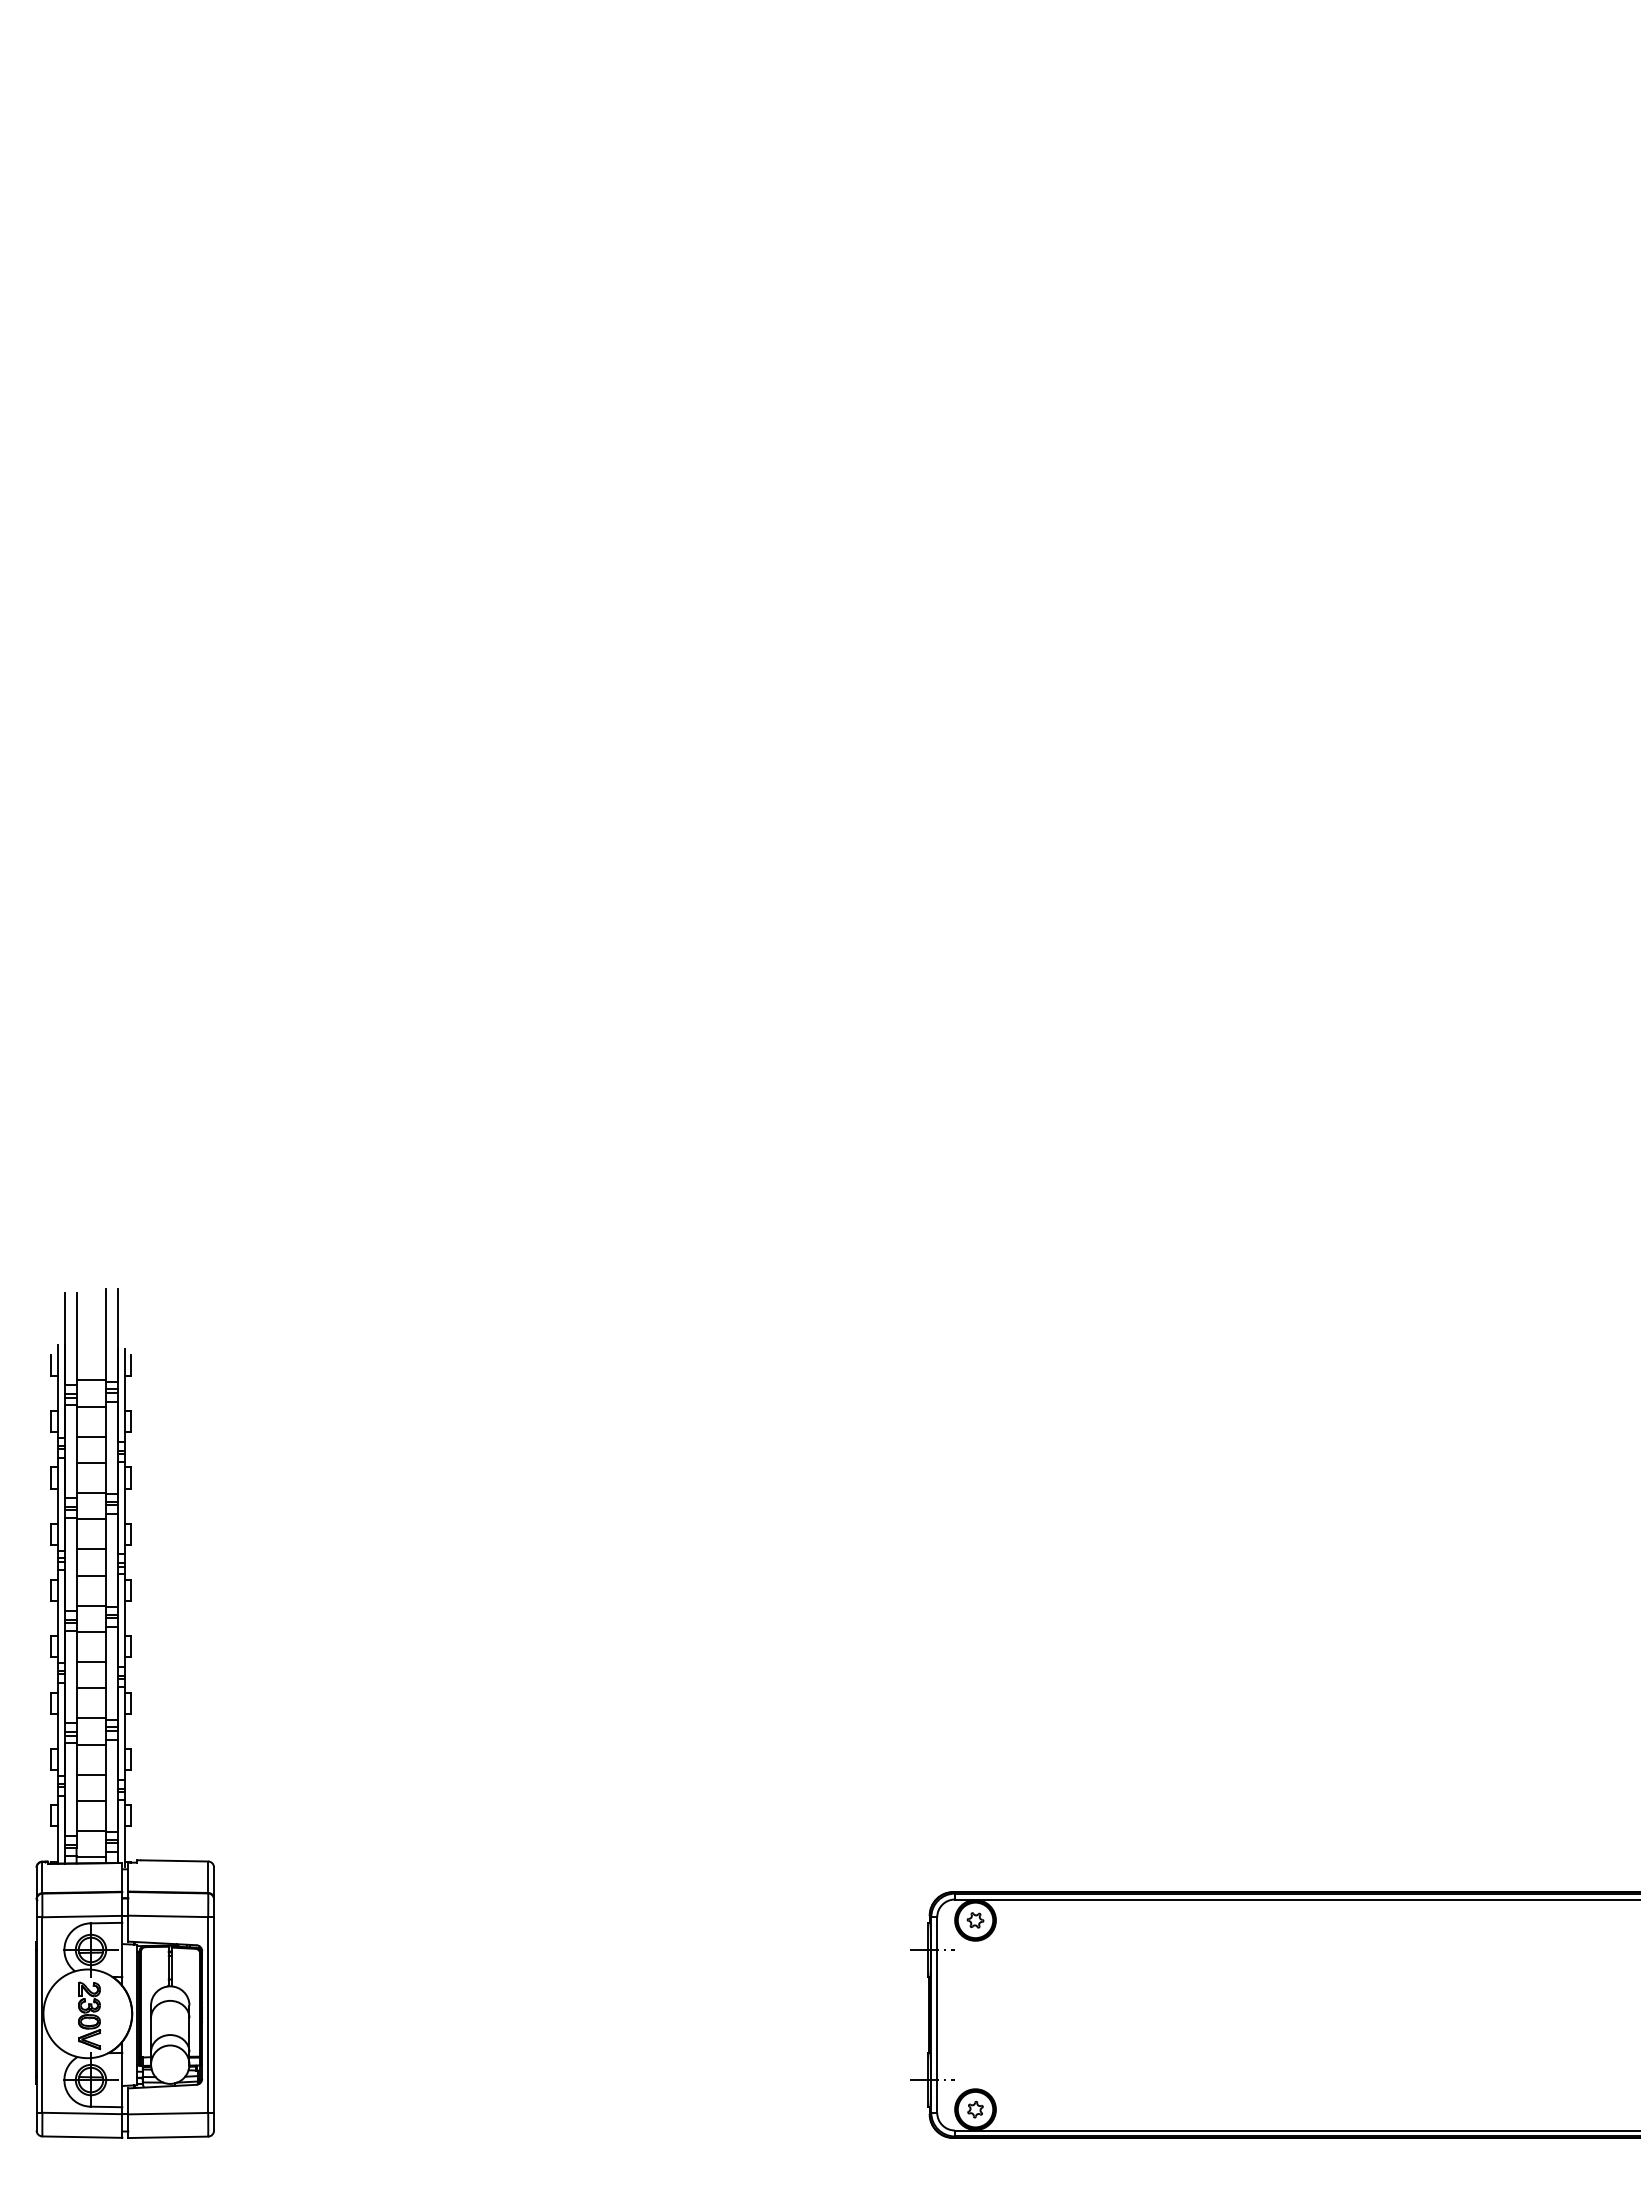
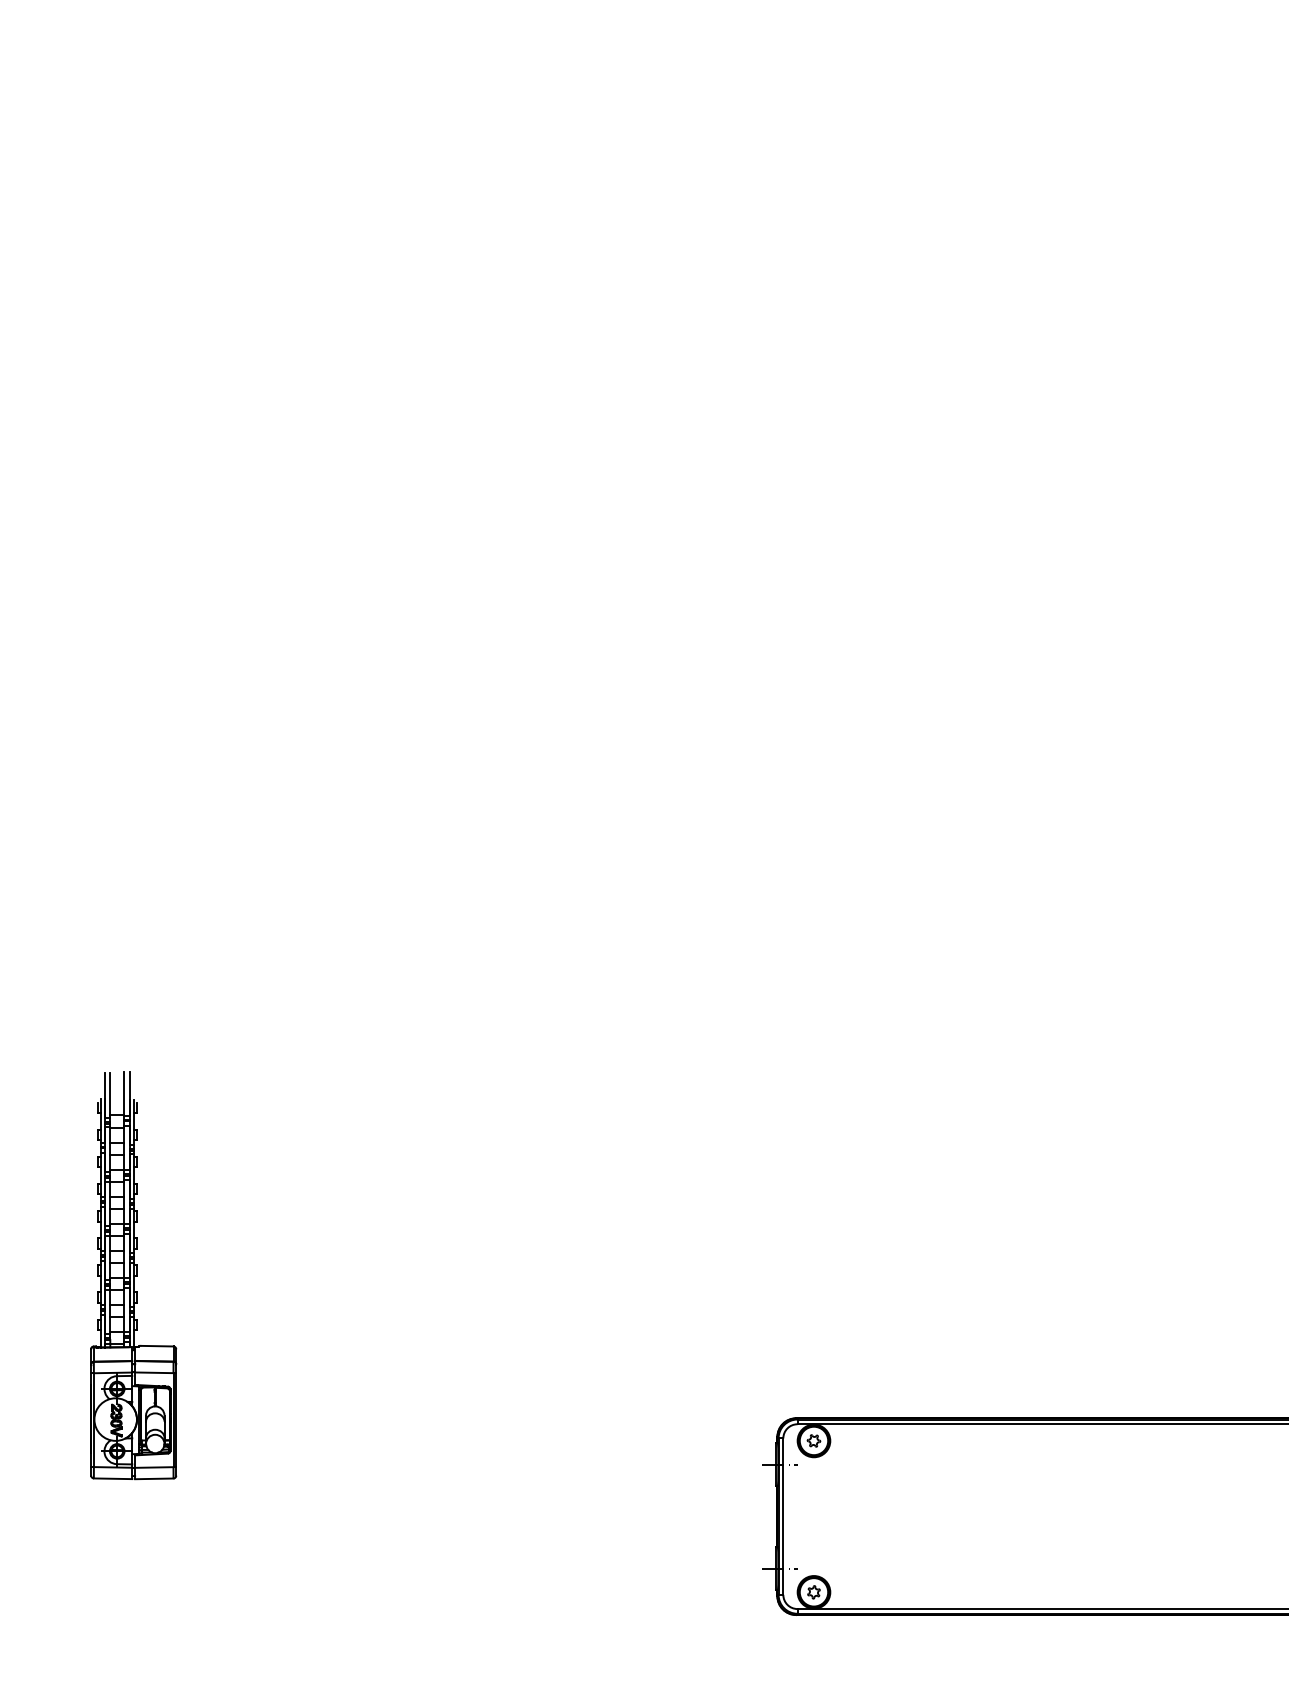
part: (124, 1713) -> (133, 1275), size x0.6

